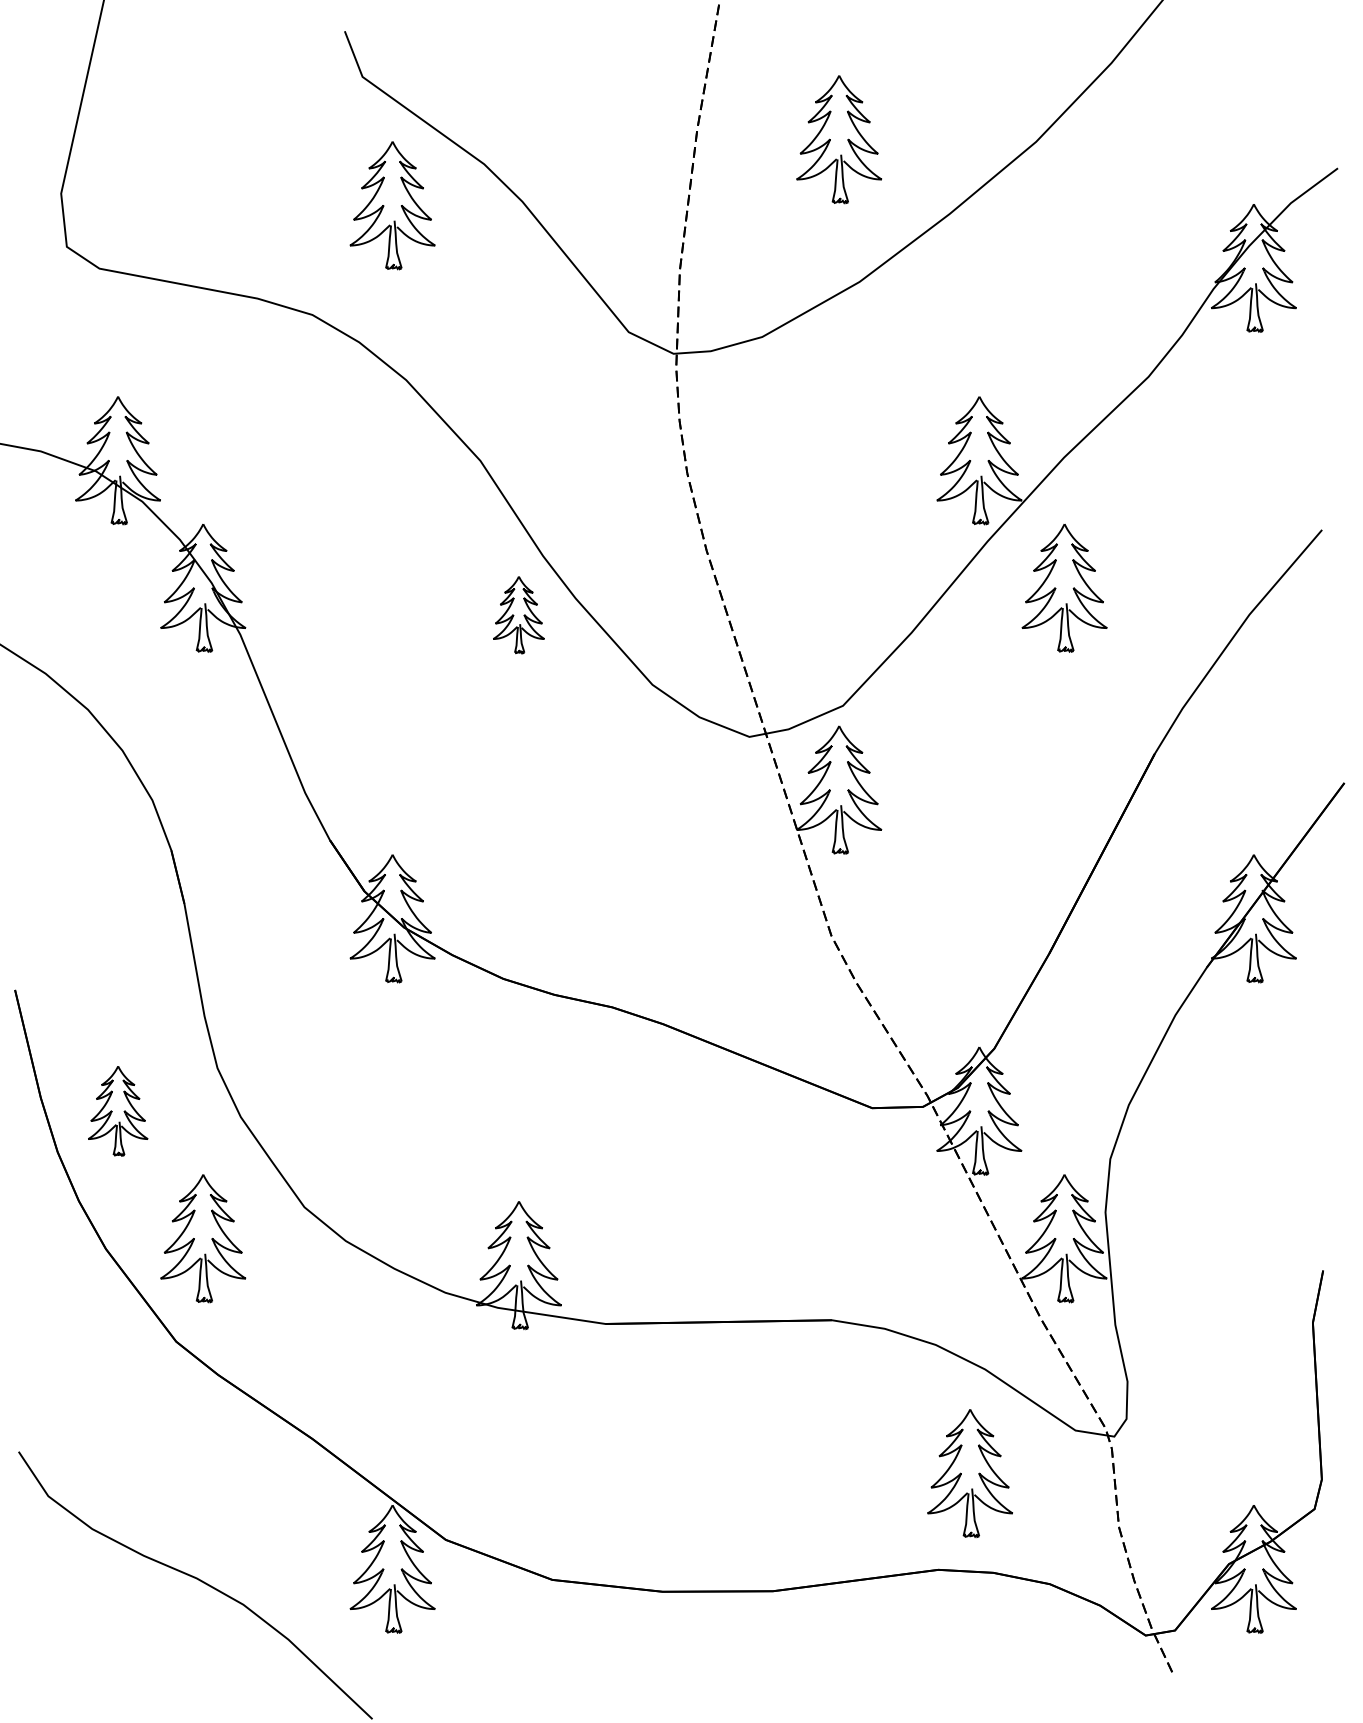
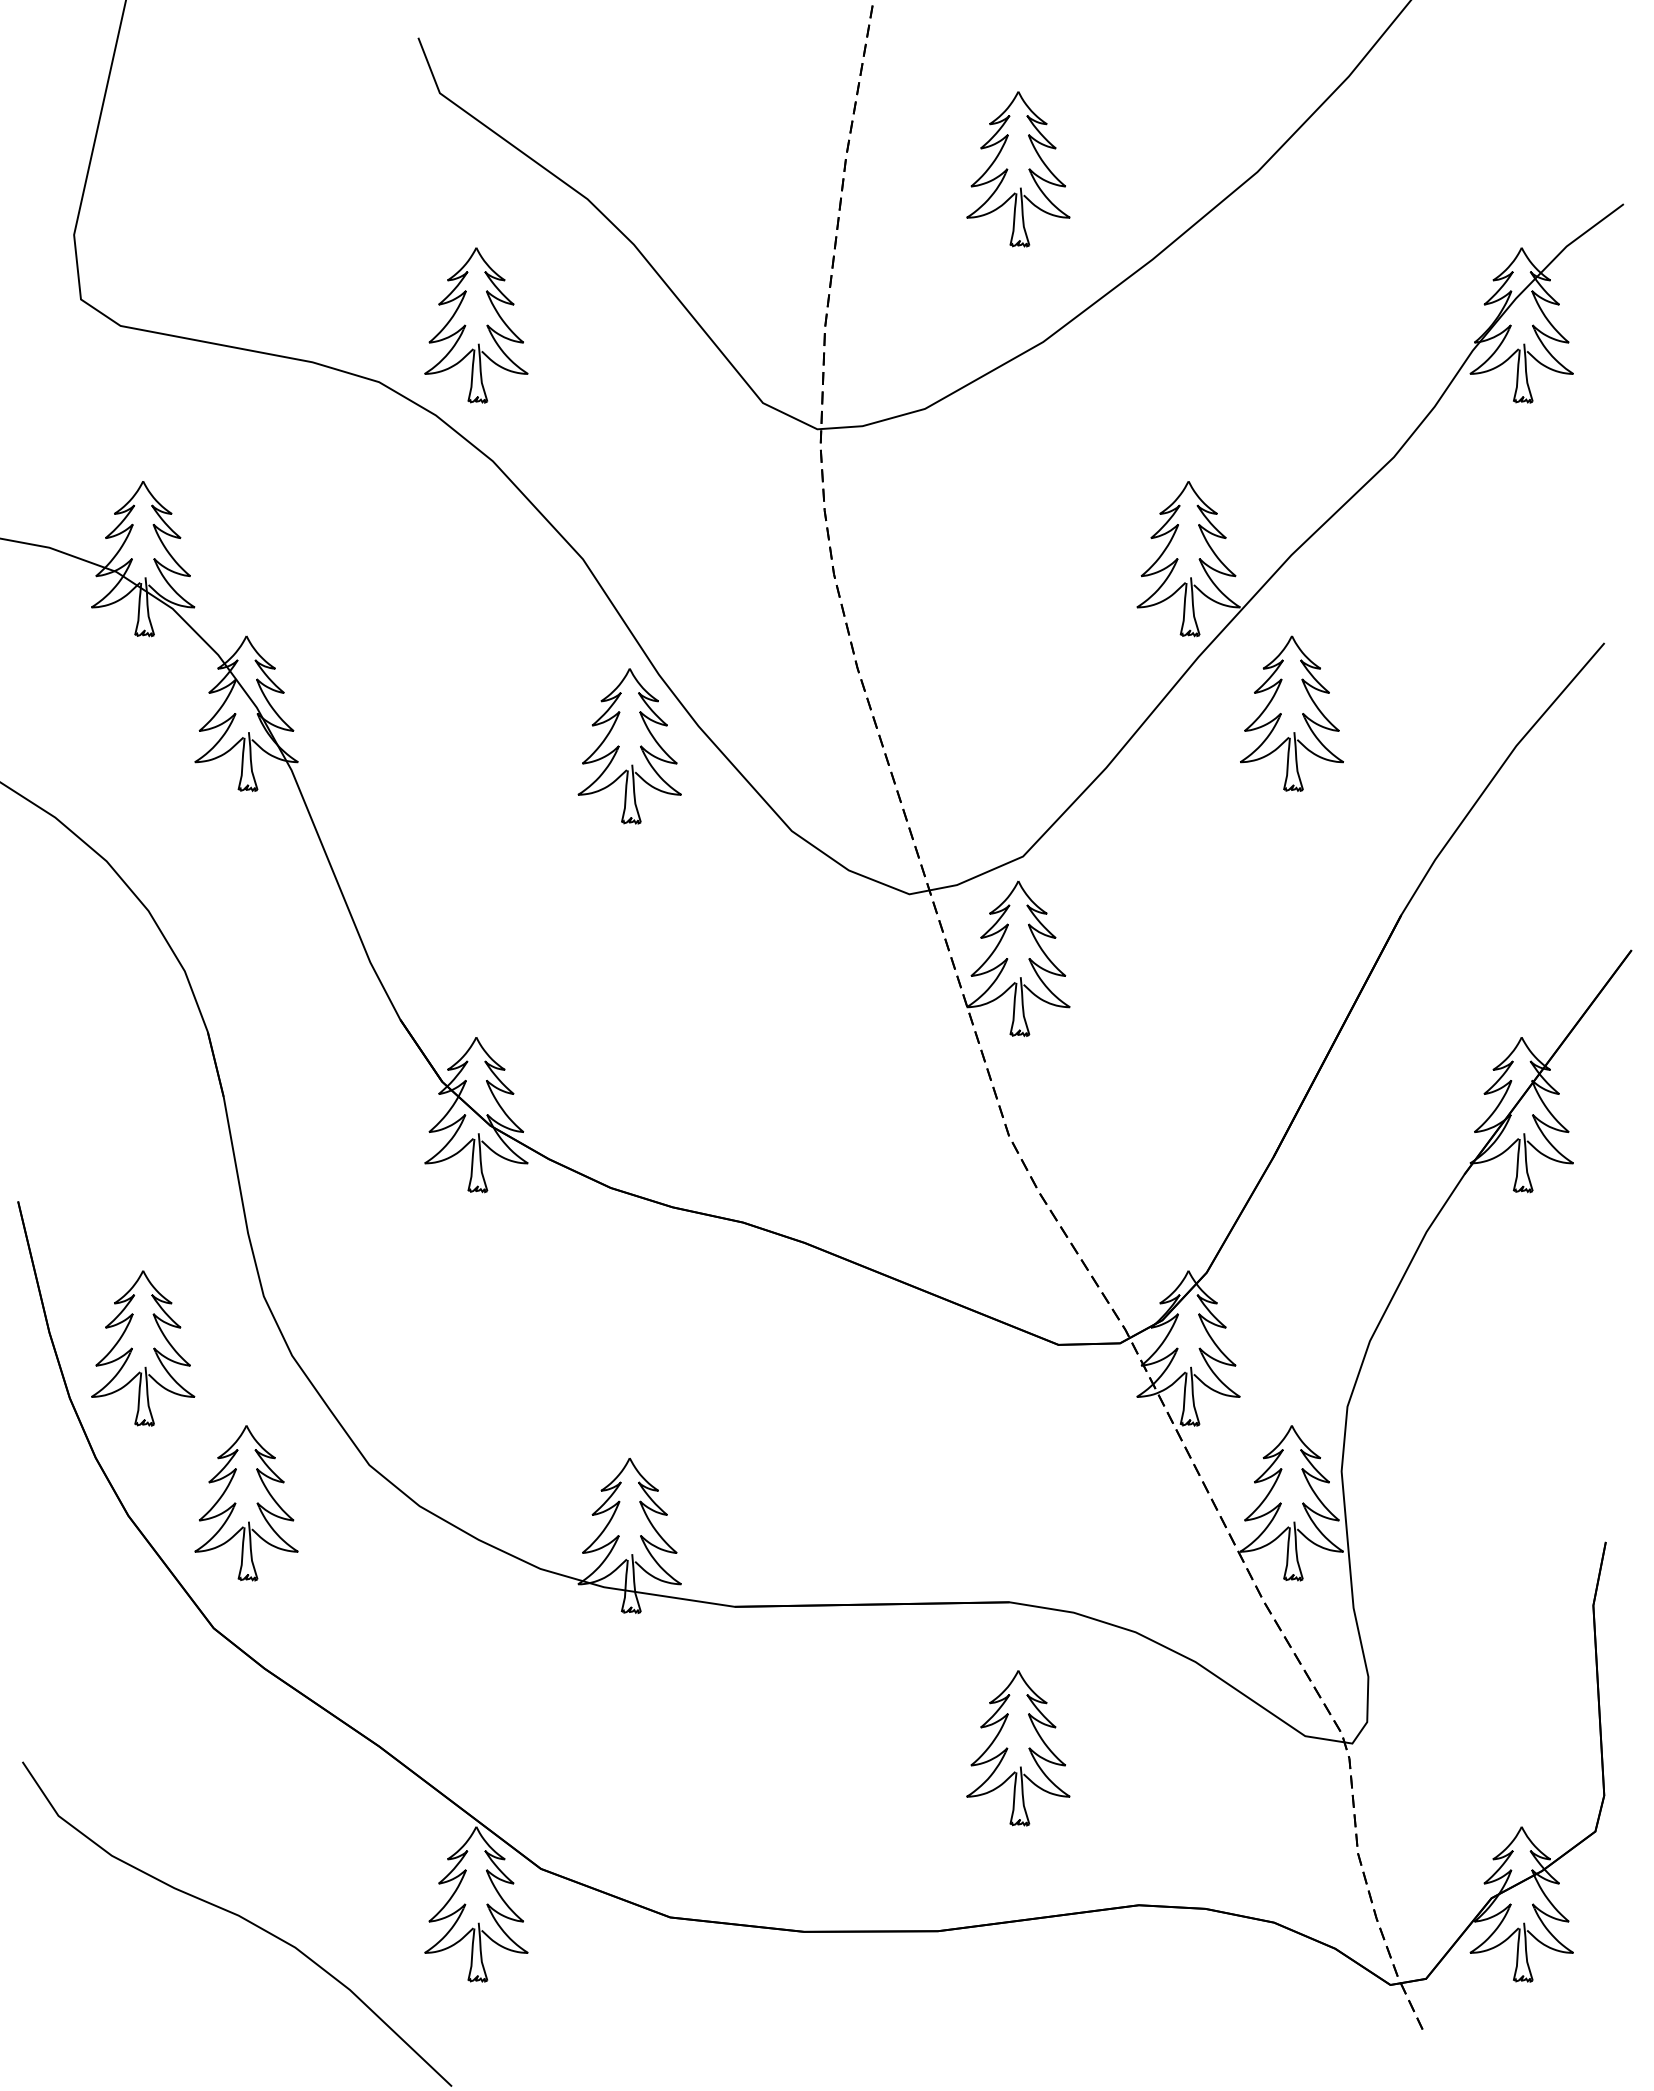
part: (392, 205) -> (476, 325), moved
part: (518, 615) -> (629, 746), size x1.67
part: (118, 1111) -> (143, 1348), size x1.43
part: (970, 1473) -> (1018, 1748), moved

